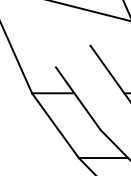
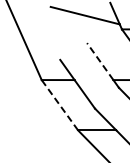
line: (107, 69) -> (100, 61), solid -> dashed
line: (54, 124) -> (59, 104), solid -> dashed

